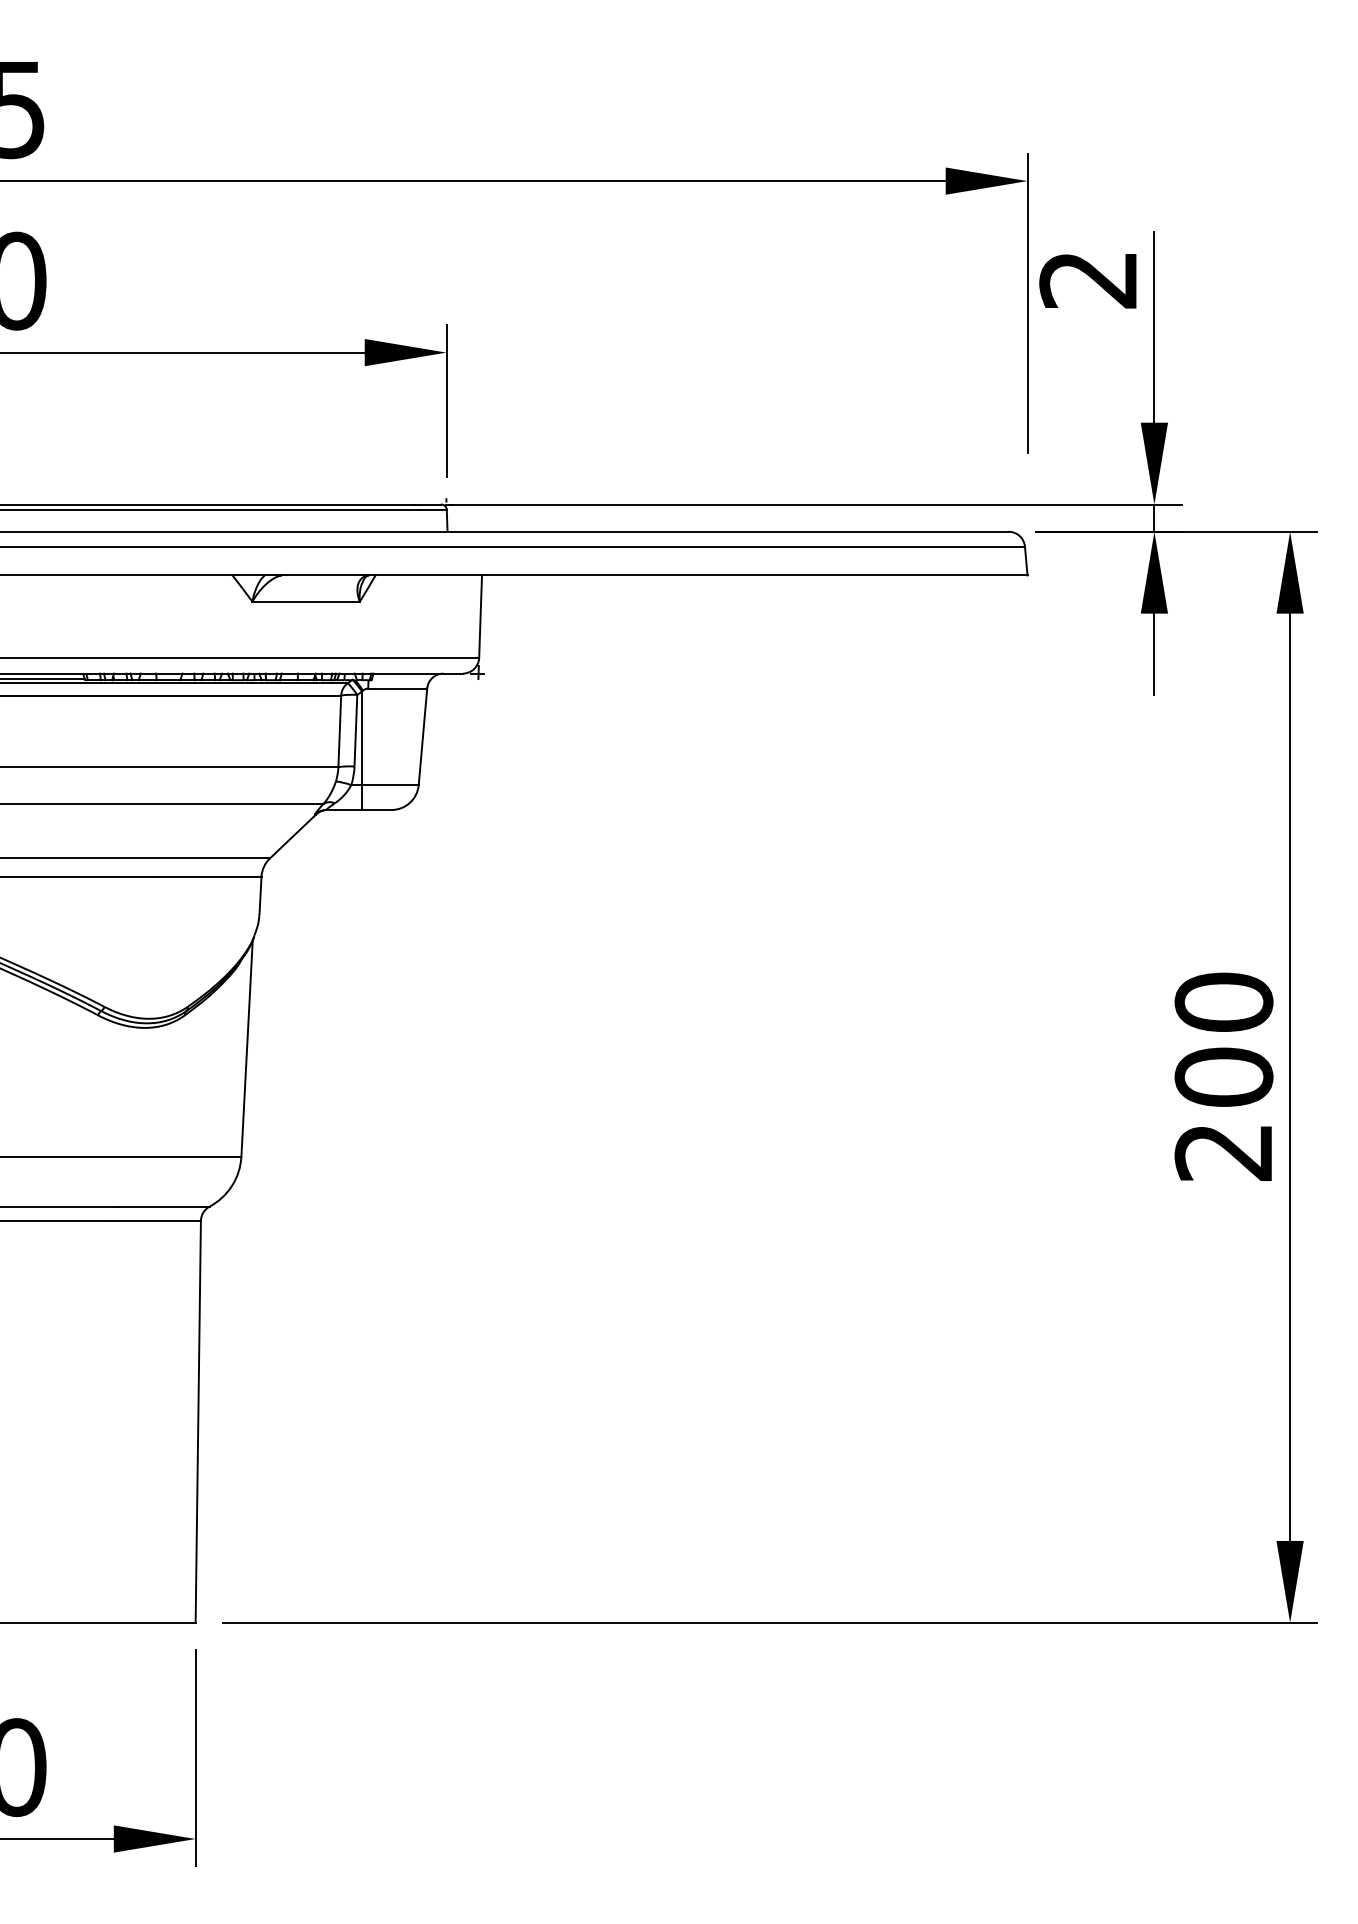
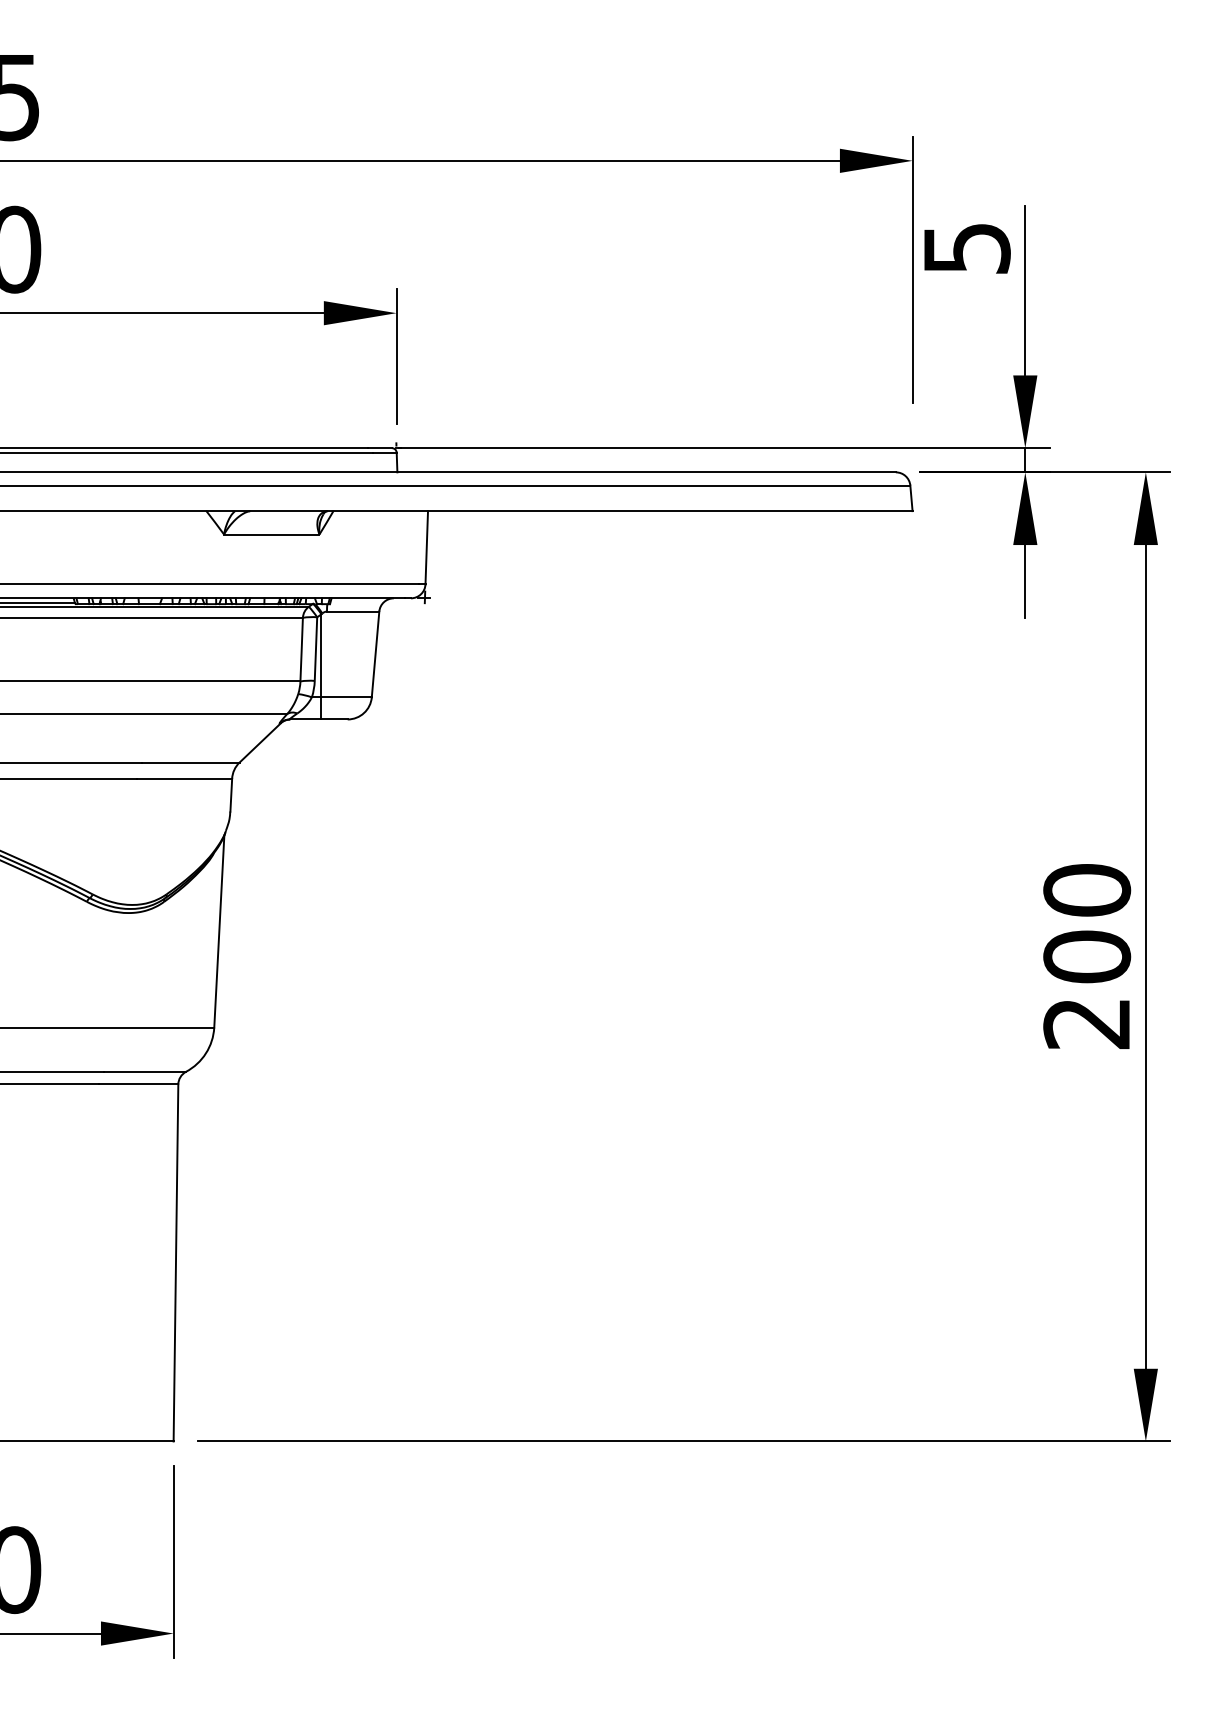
text: (1088, 280) -> (966, 249), 2 -> 5

